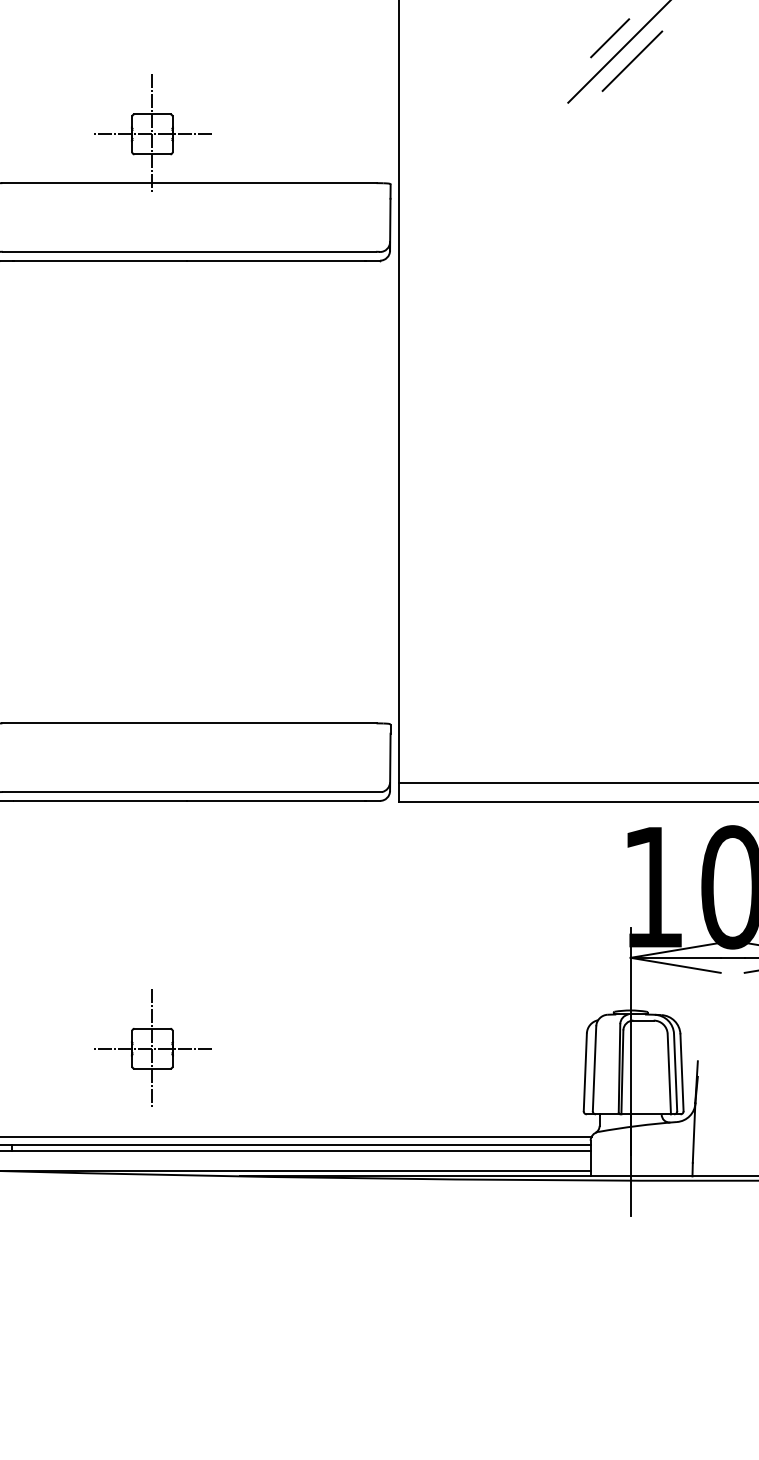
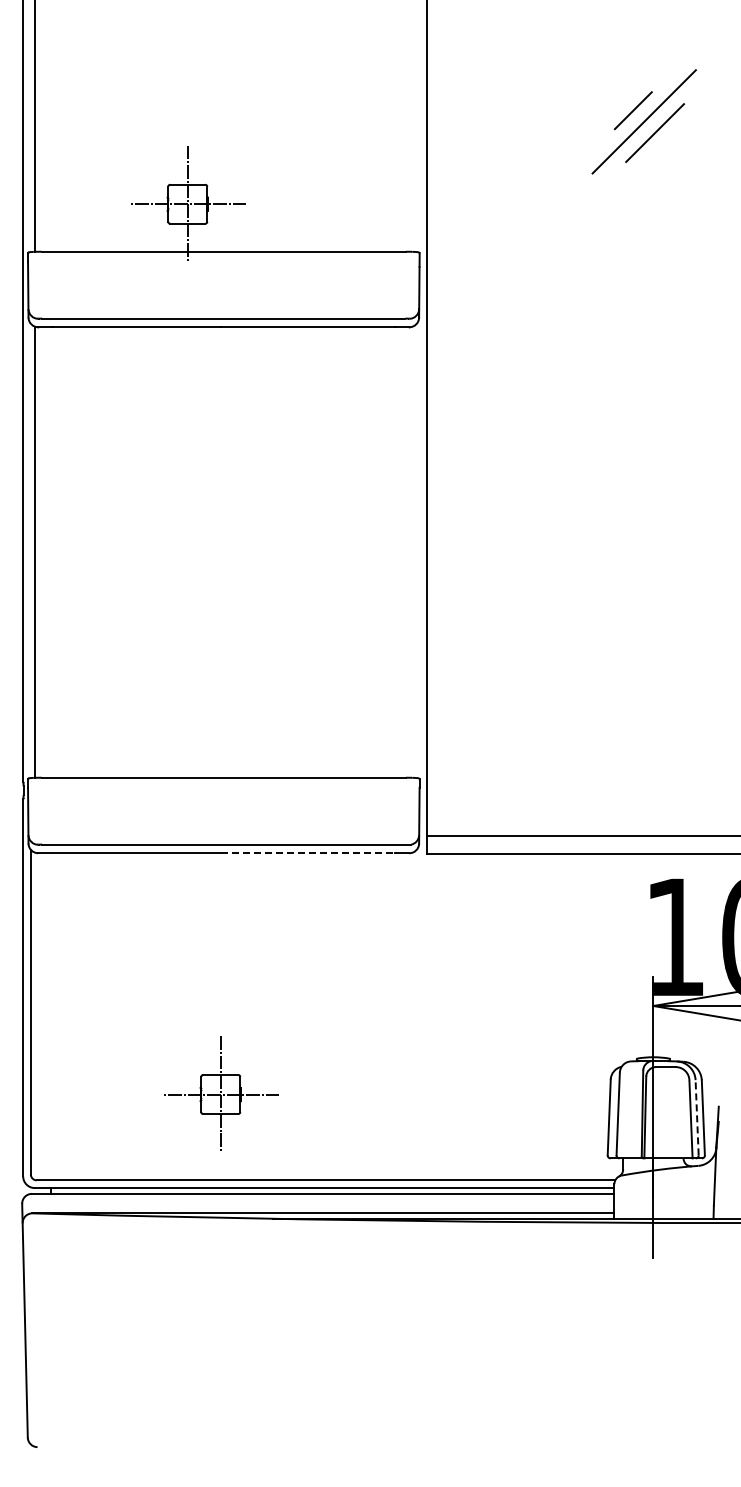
line: (276, 801) -> (308, 853), solid -> dashed
part: (153, 1047) -> (221, 1093), moved
line: (675, 1072) -> (697, 1117), solid -> dashed

